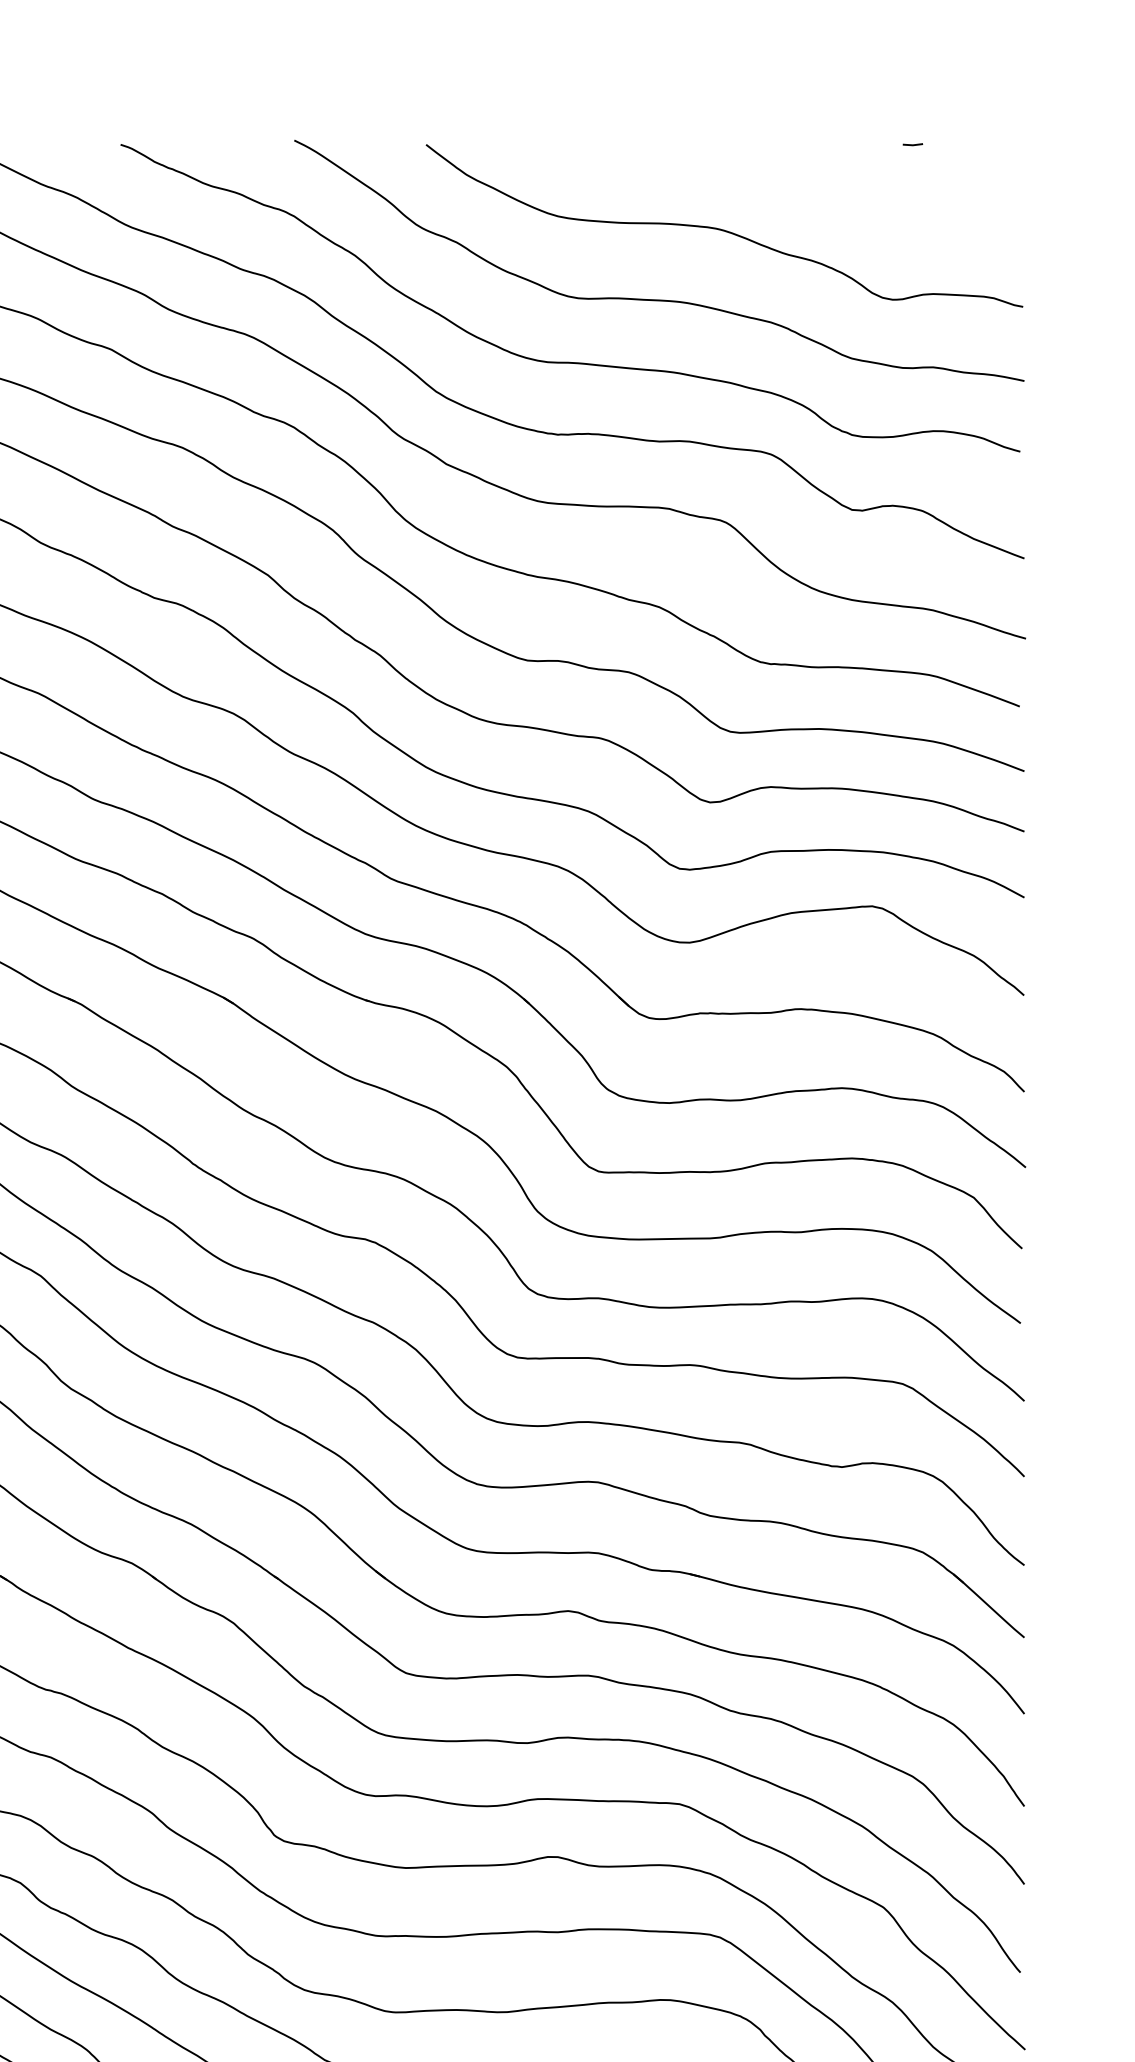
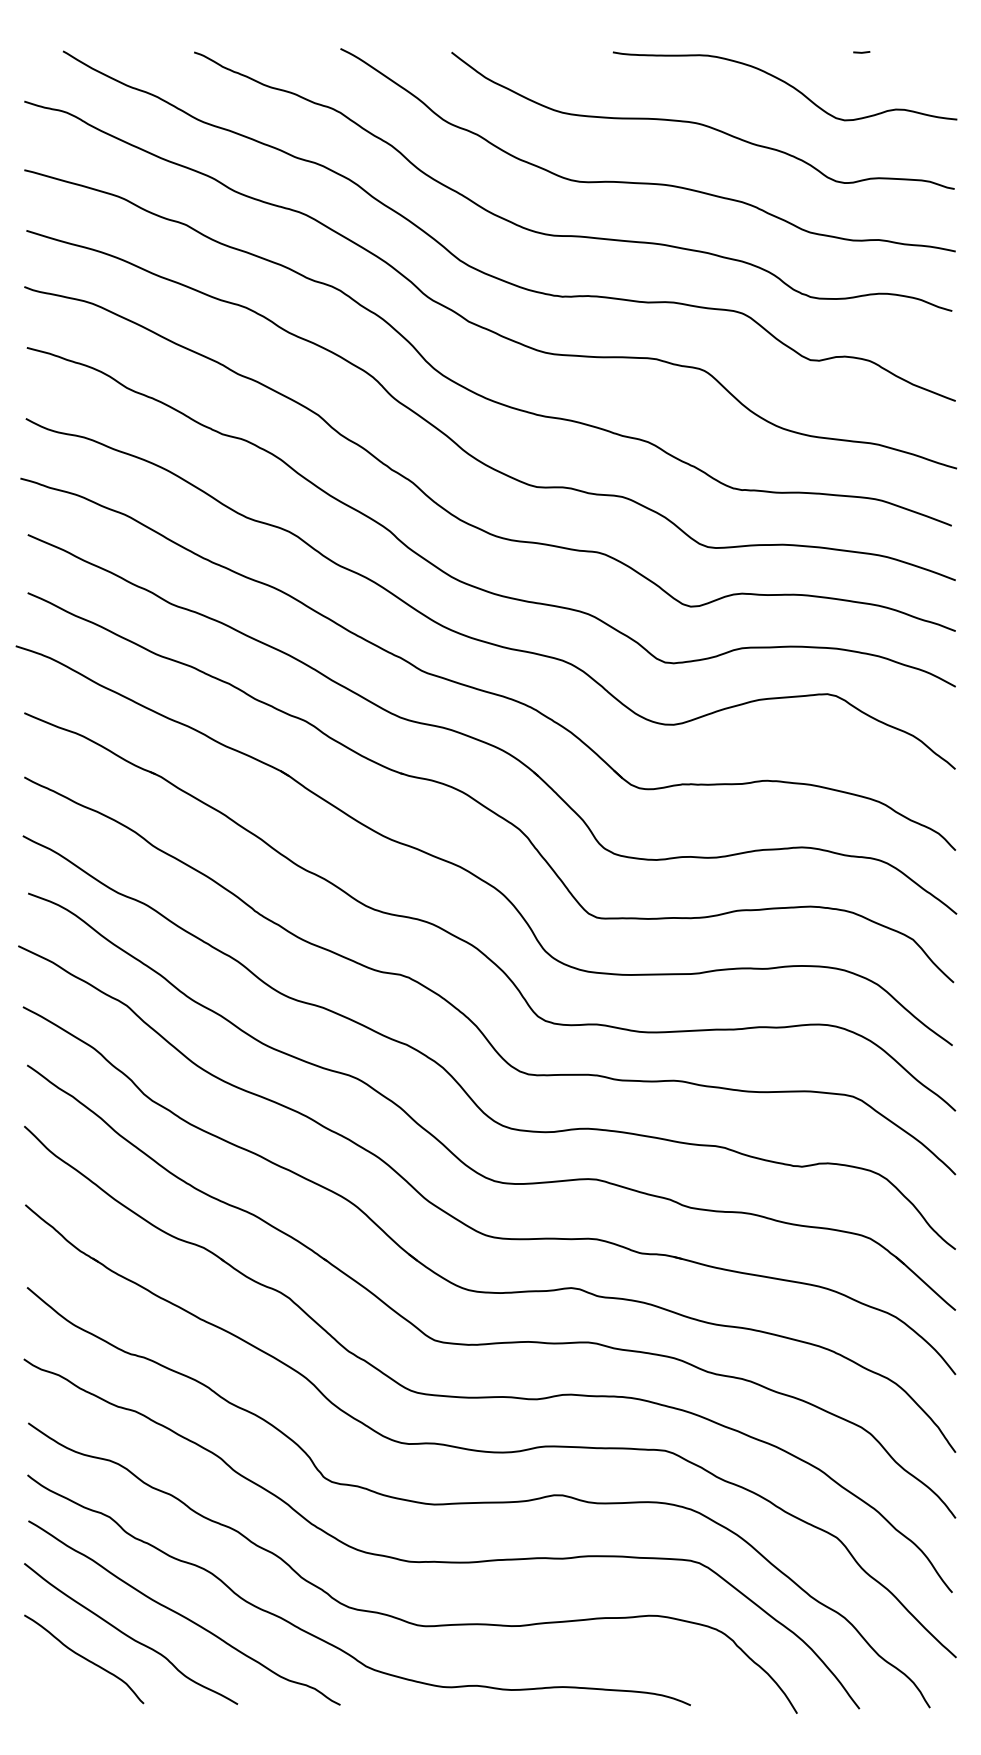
curve: (823, 182) -> (786, 84), added

